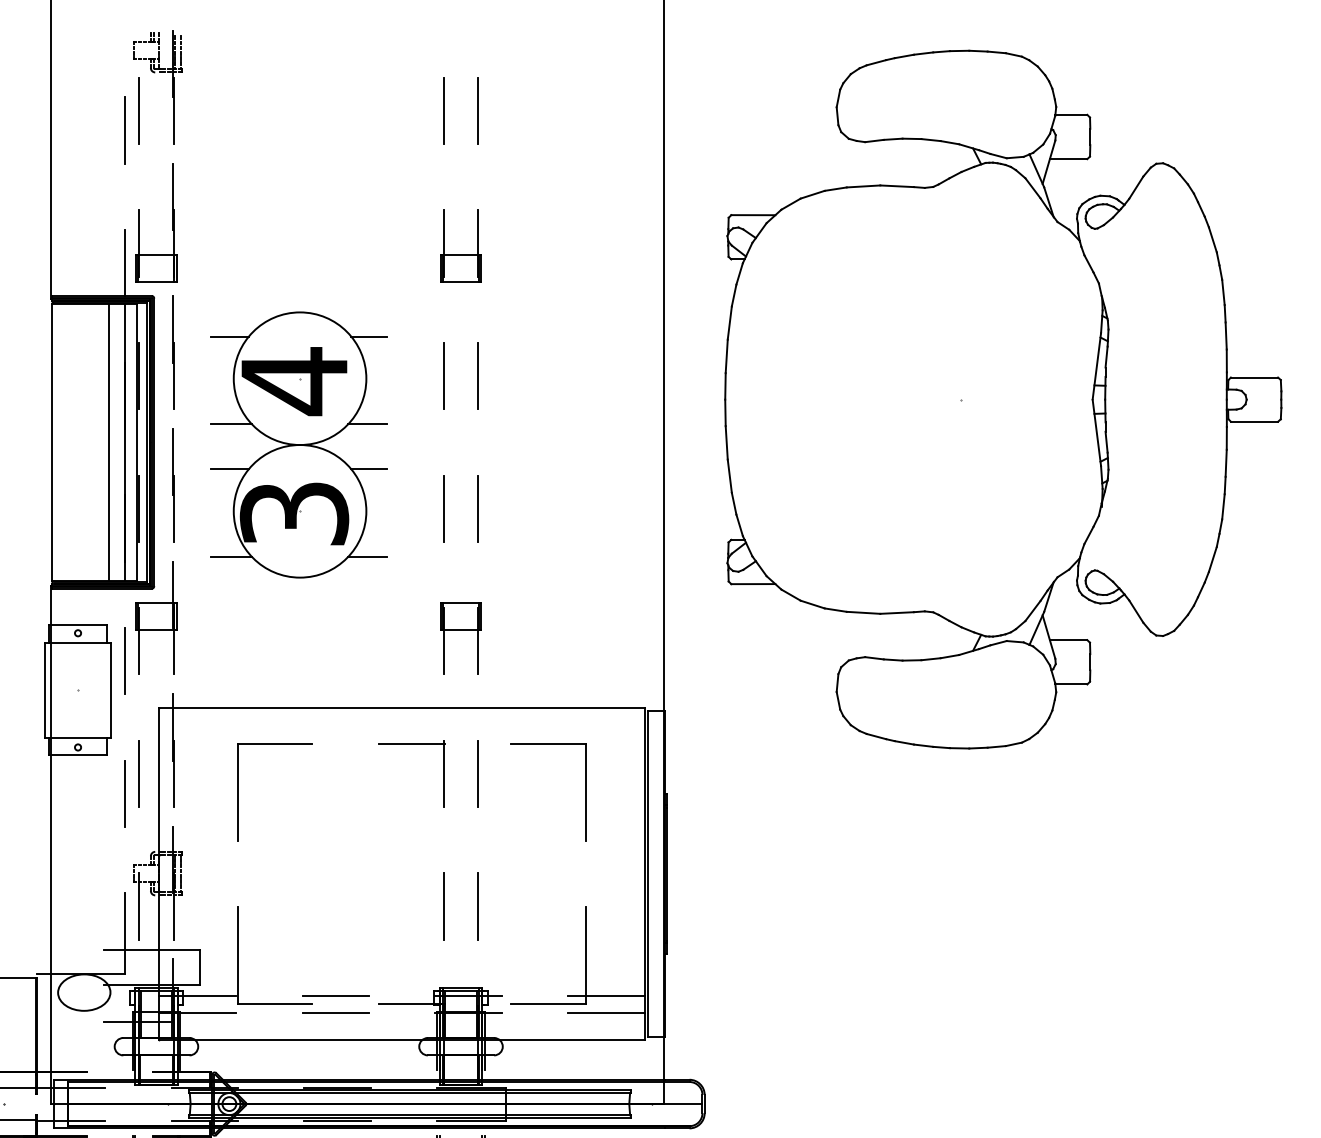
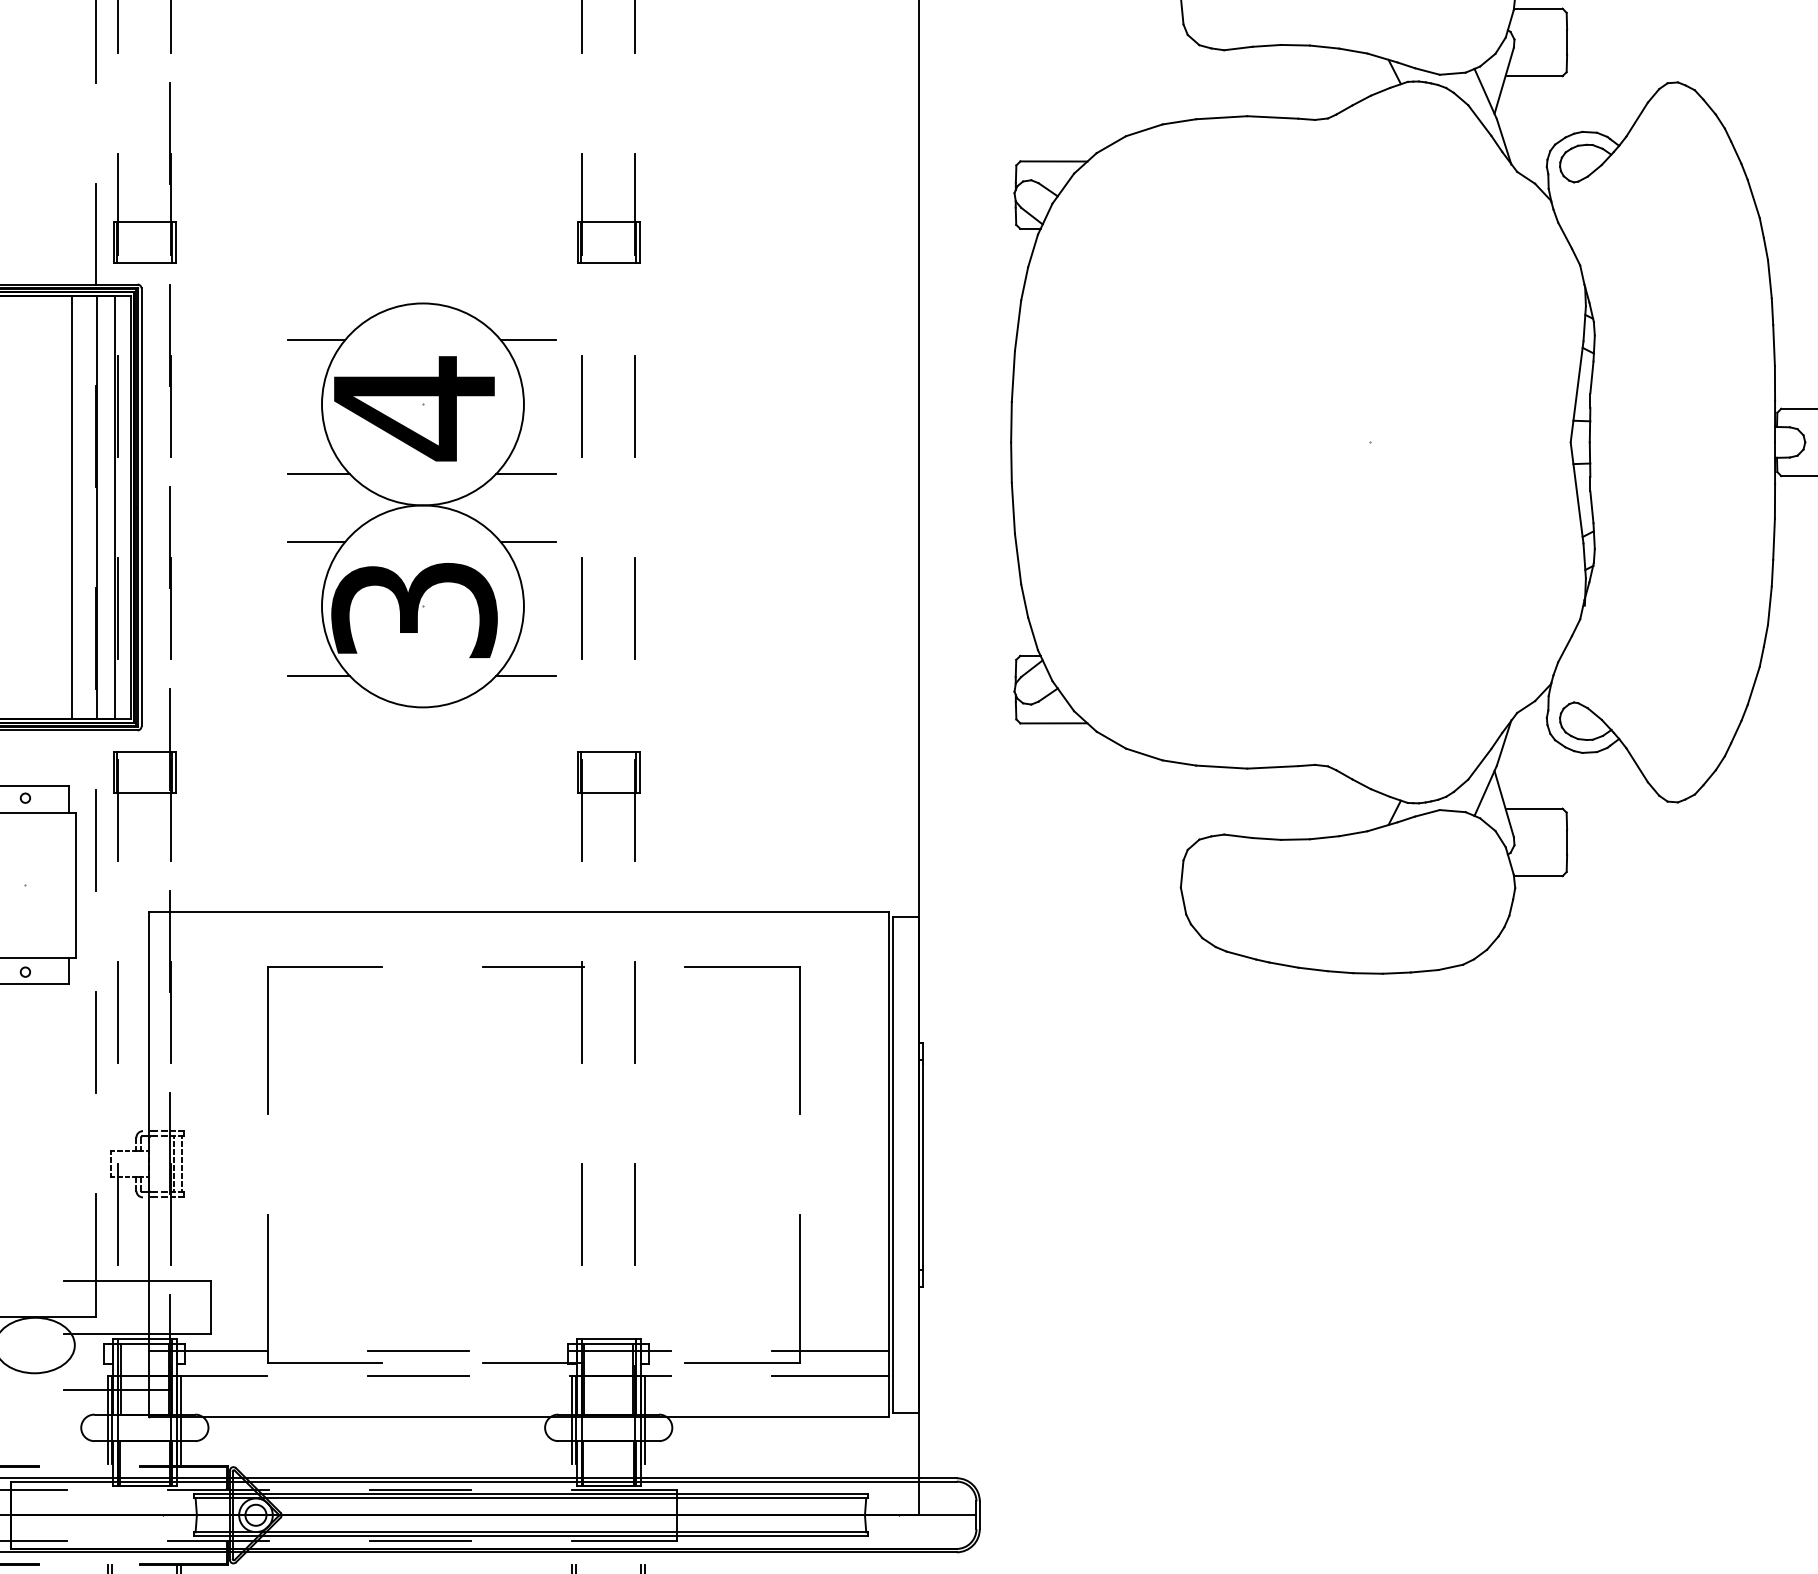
part: (298, 444) -> (420, 504), moved

